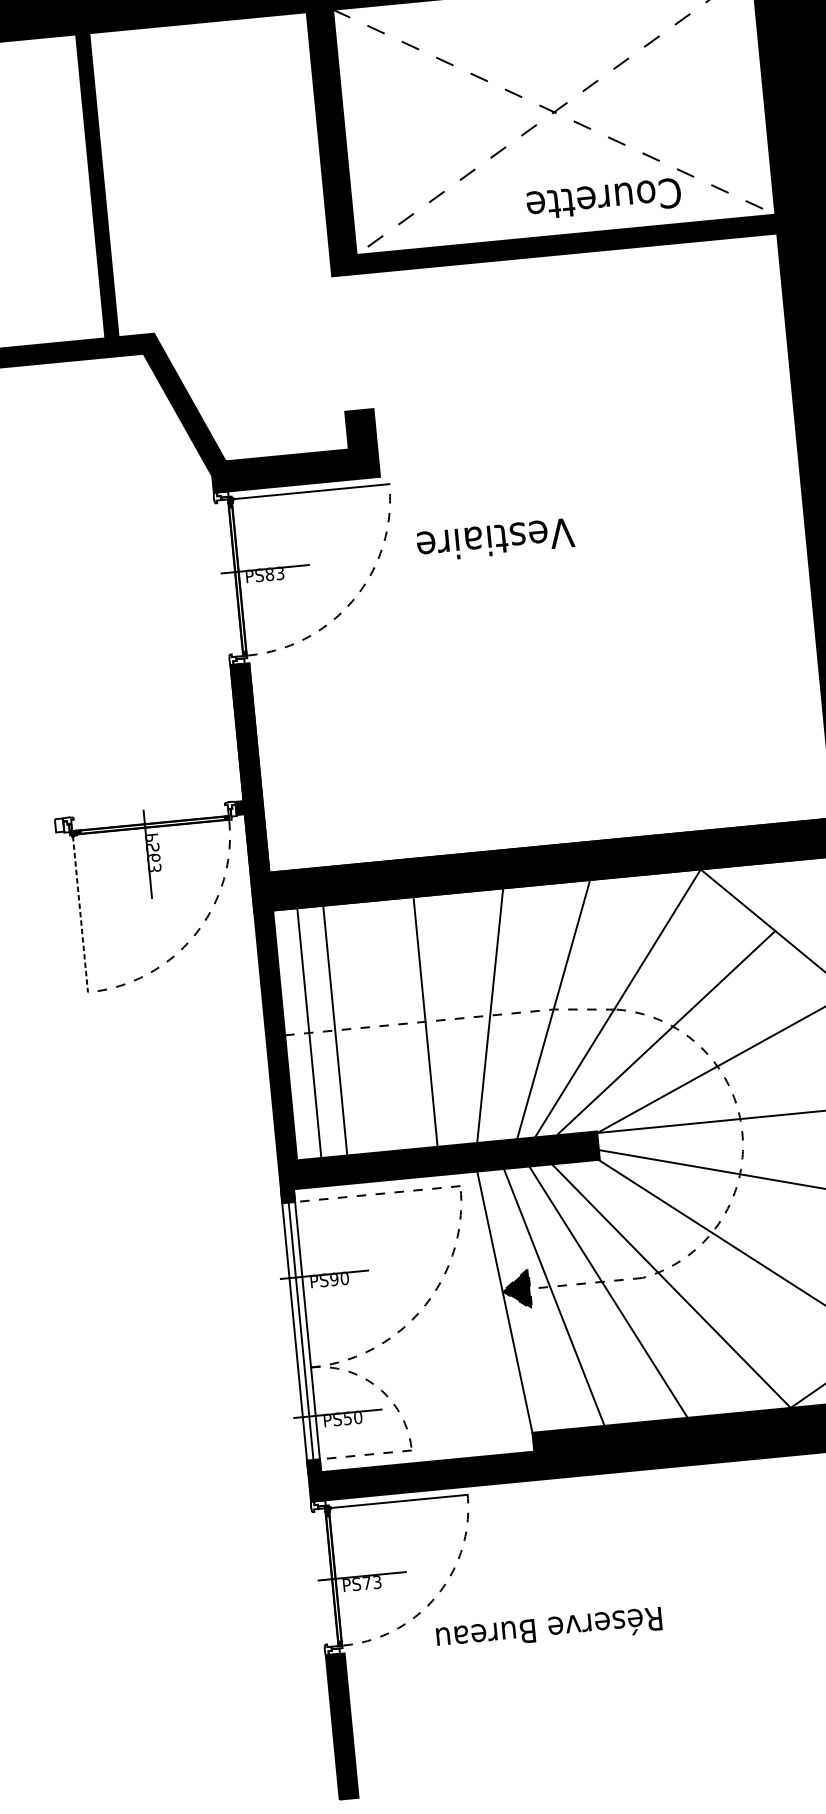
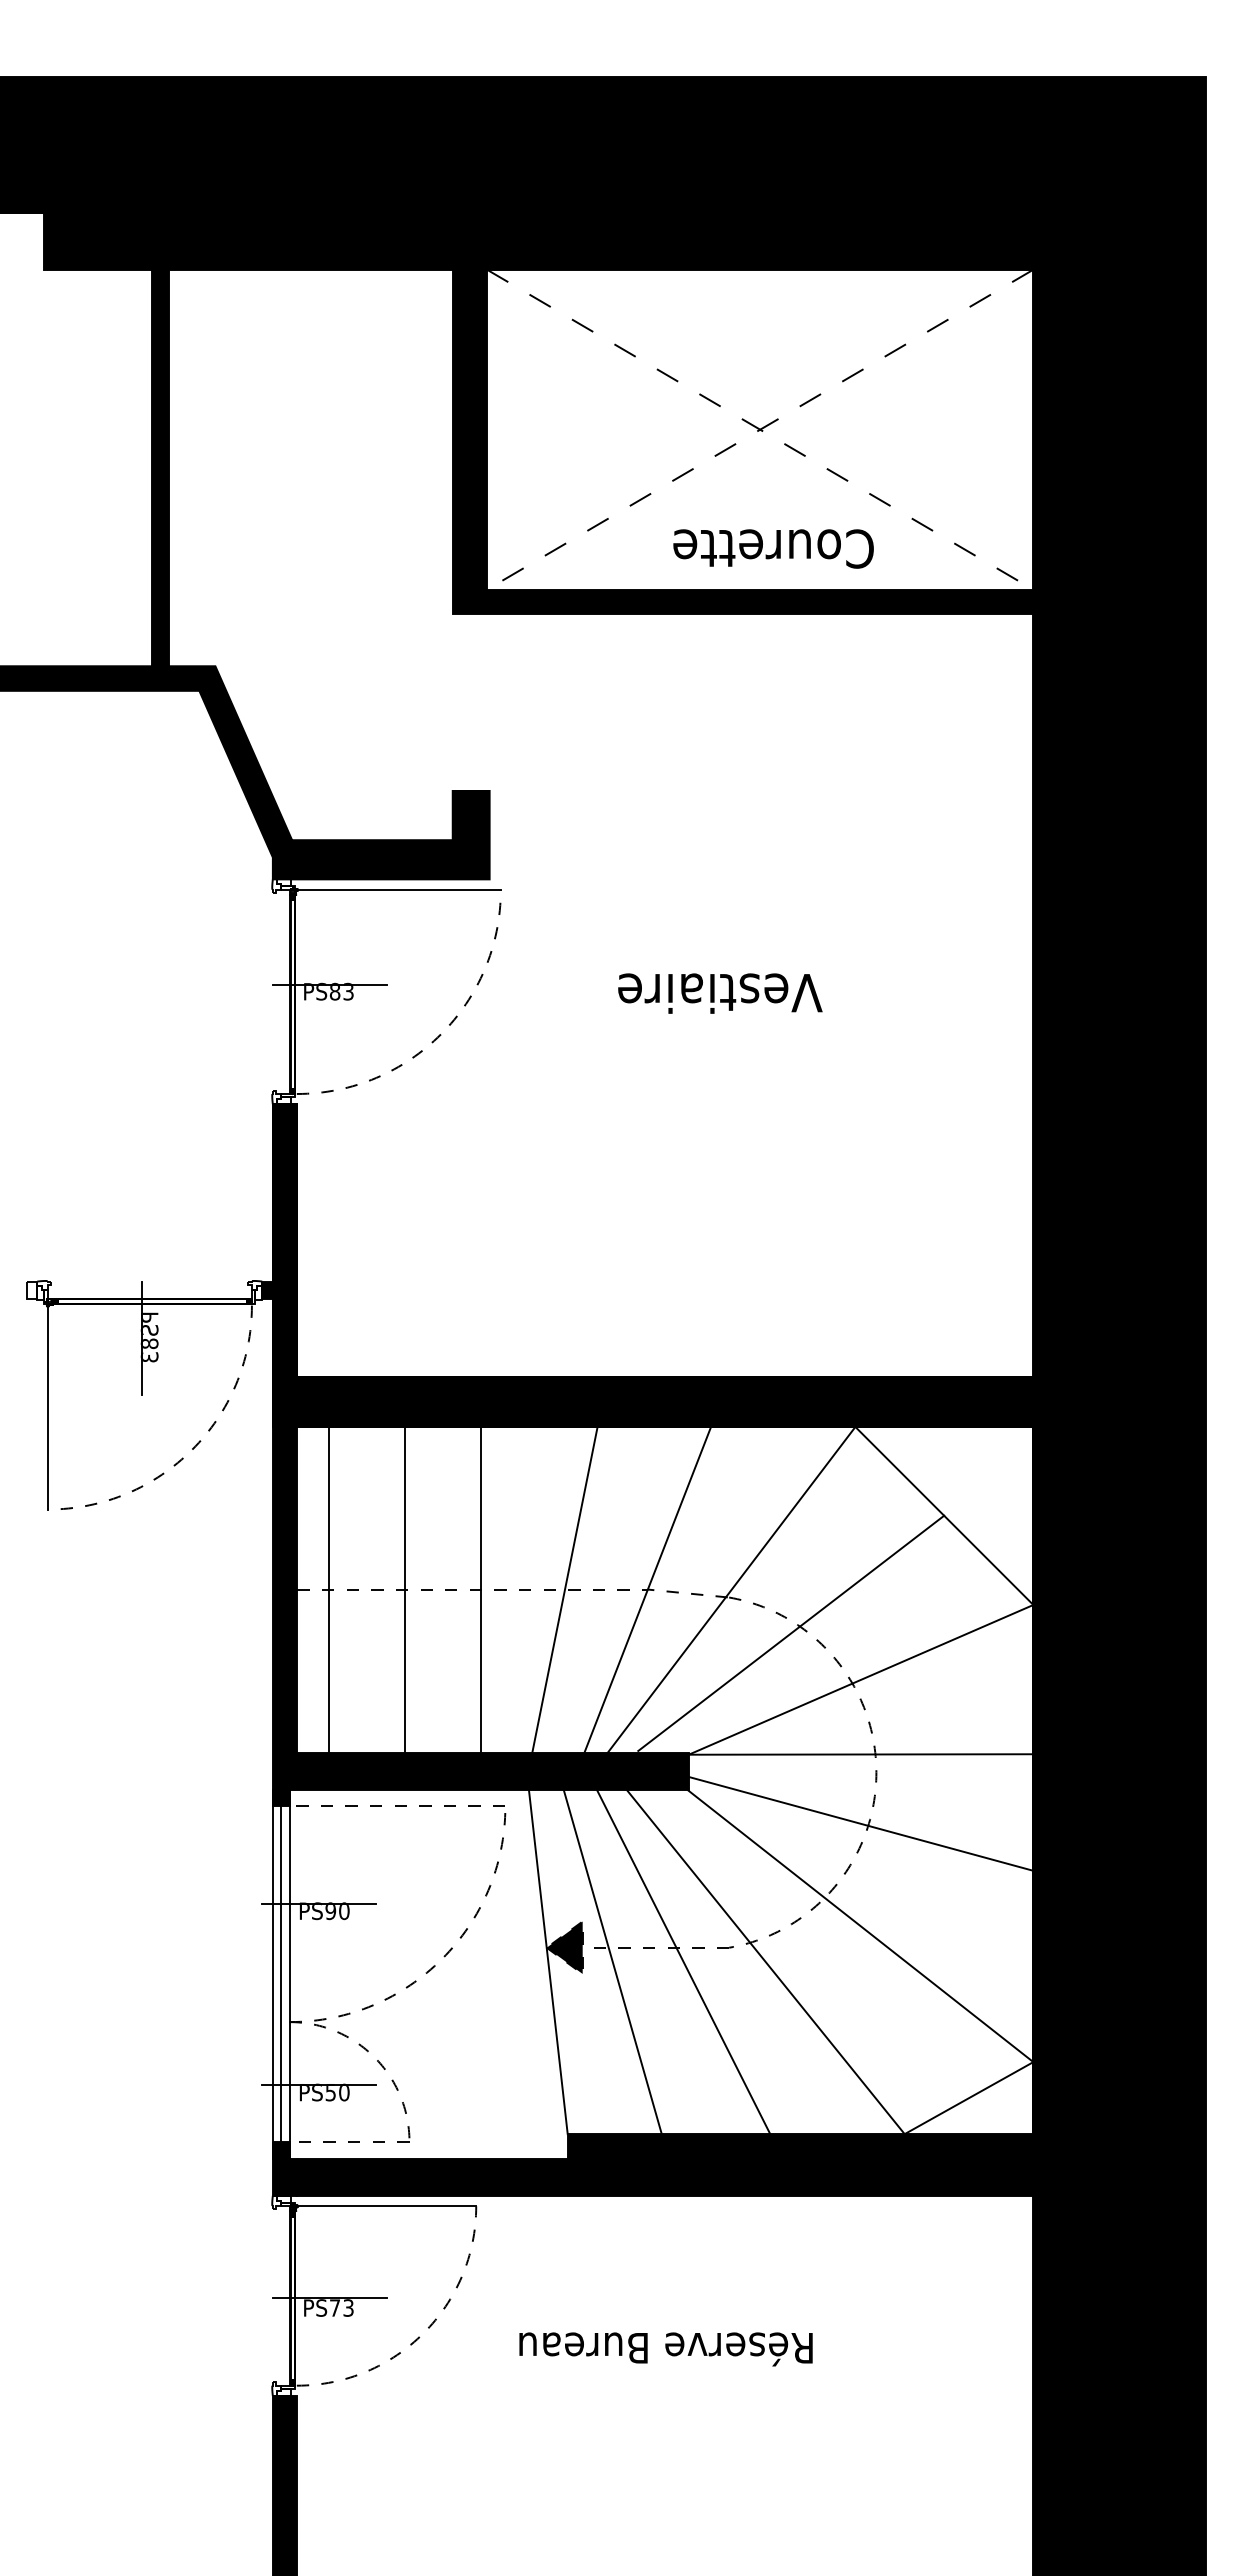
text: (603, 199) -> (773, 548), moved
text: (495, 540) -> (720, 993), moved
text: (153, 857) -> (149, 1343), PS63 -> PS83
line: (80, 914) -> (47, 1407), dashed -> solid
line: (334, 1030) -> (404, 1589), moved
text: (548, 1630) -> (665, 2349), moved

